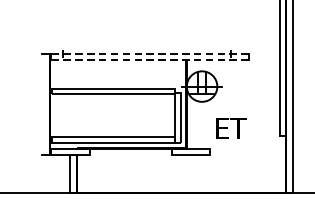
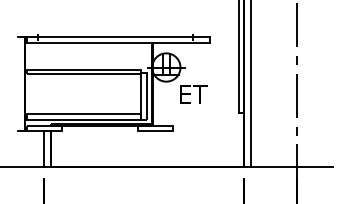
line: (150, 54) -> (118, 37), dashed -> solid
line: (150, 60) -> (118, 43), dashed -> solid
text: (231, 128) -> (193, 94), moved

